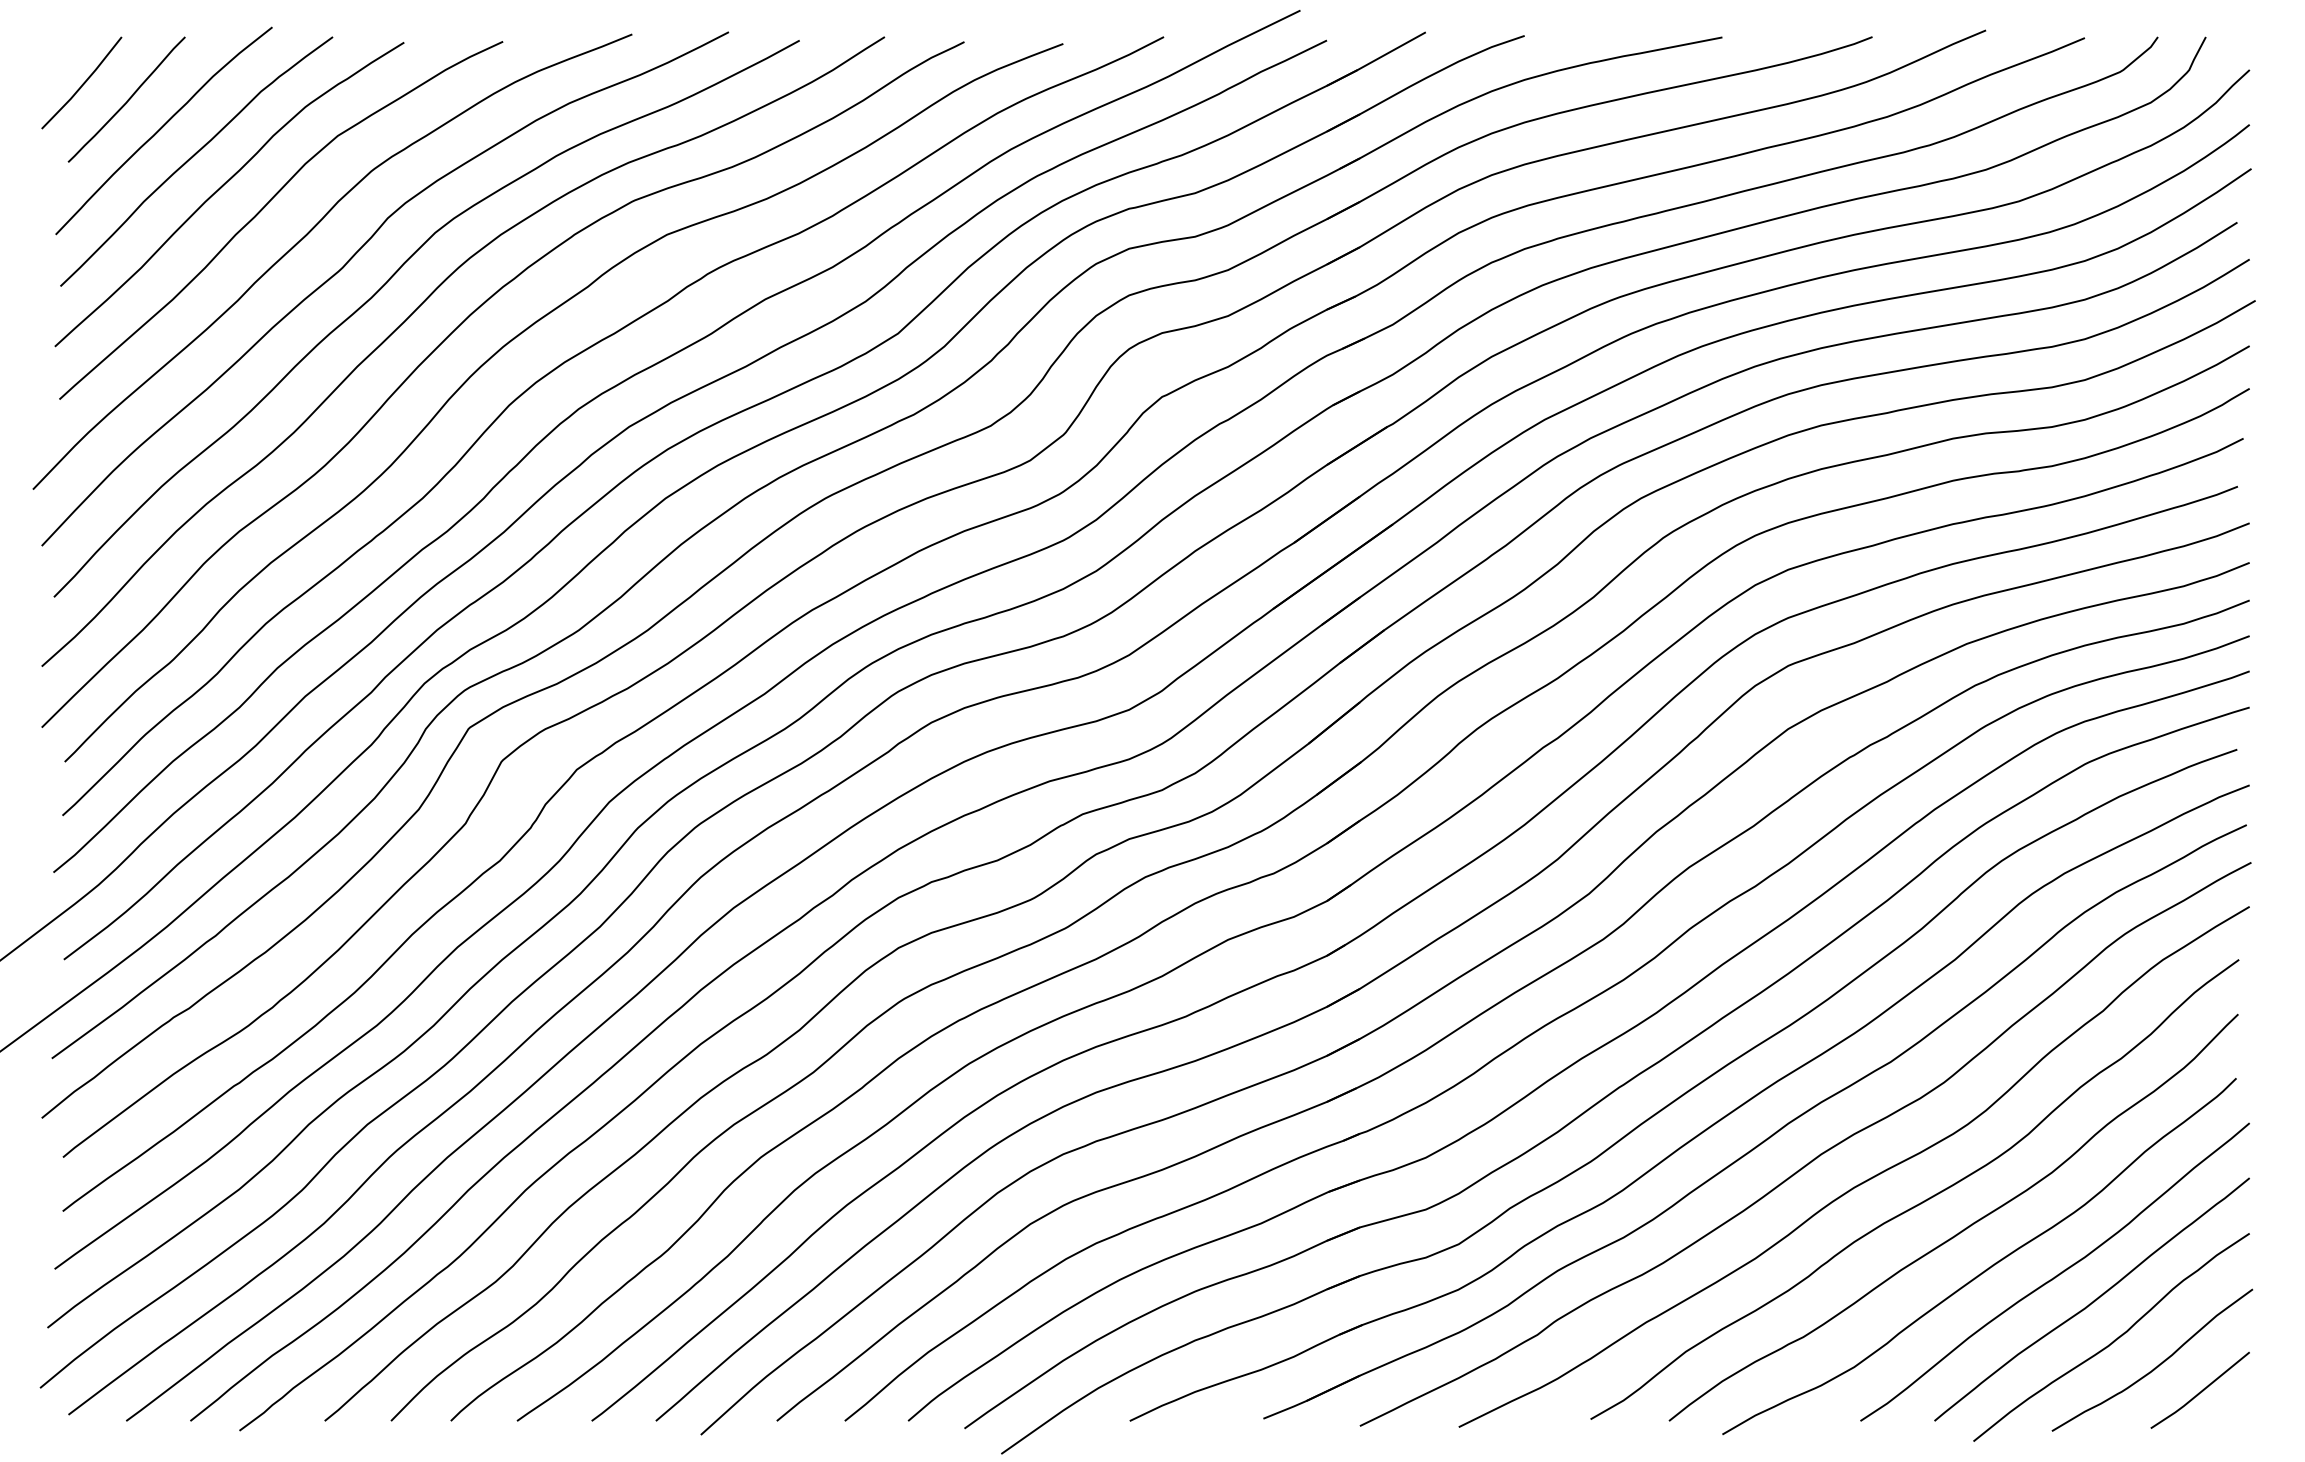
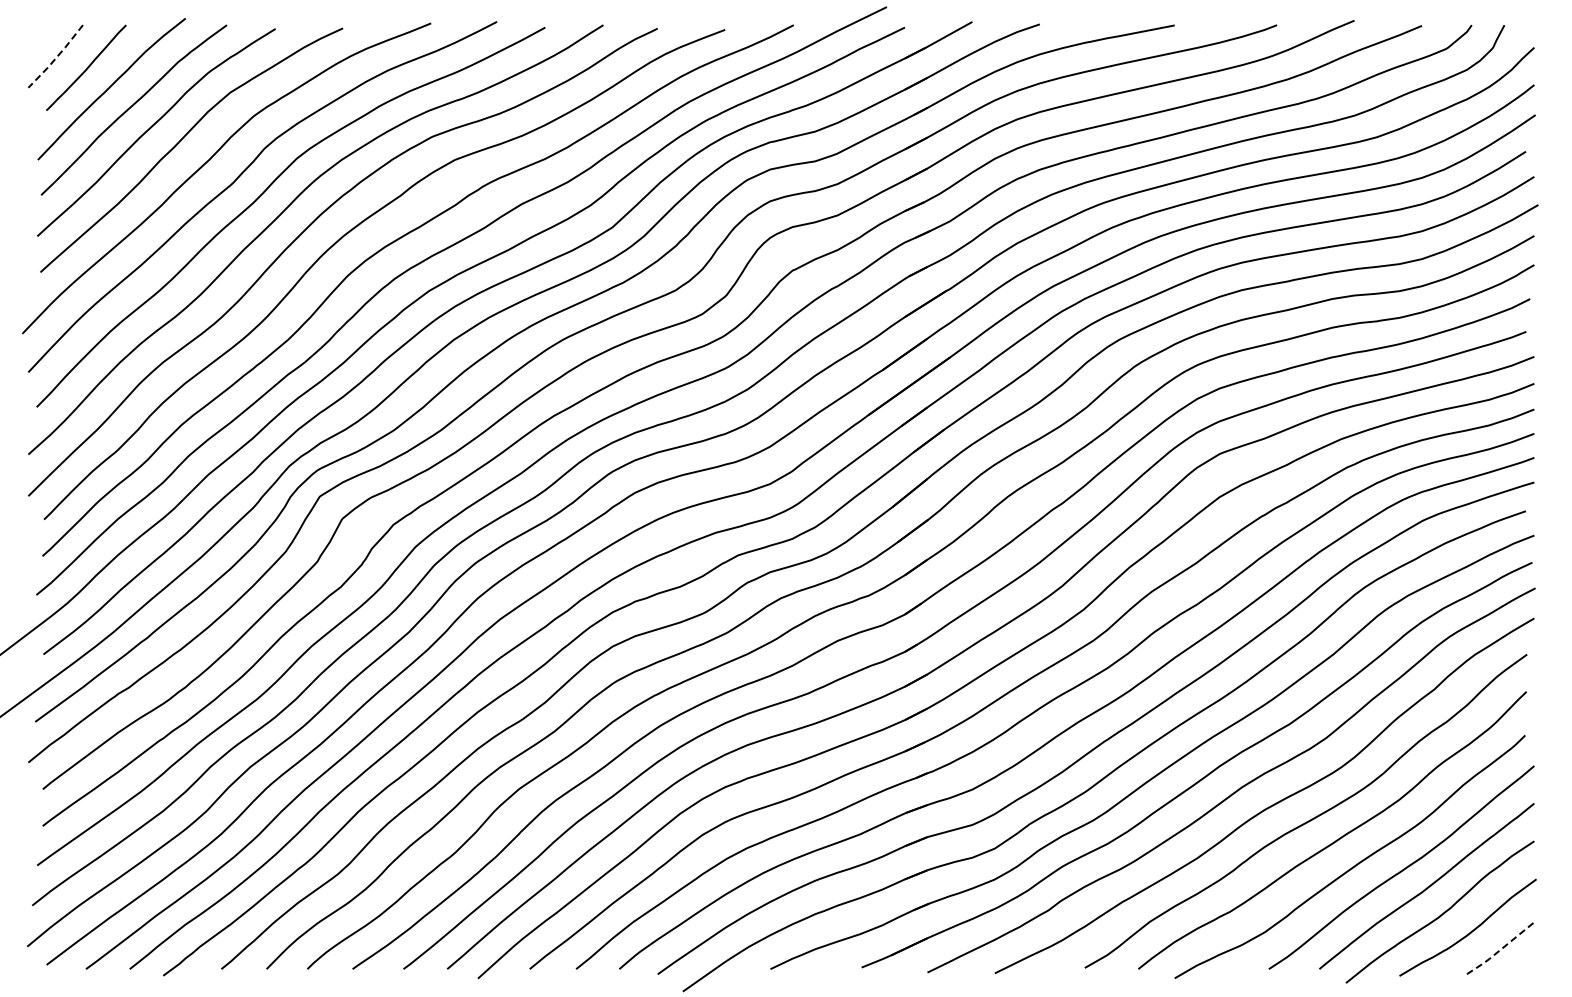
line: (82, 84) -> (56, 57), solid -> dashed
line: (2200, 1392) -> (1500, 949), solid -> dashed

